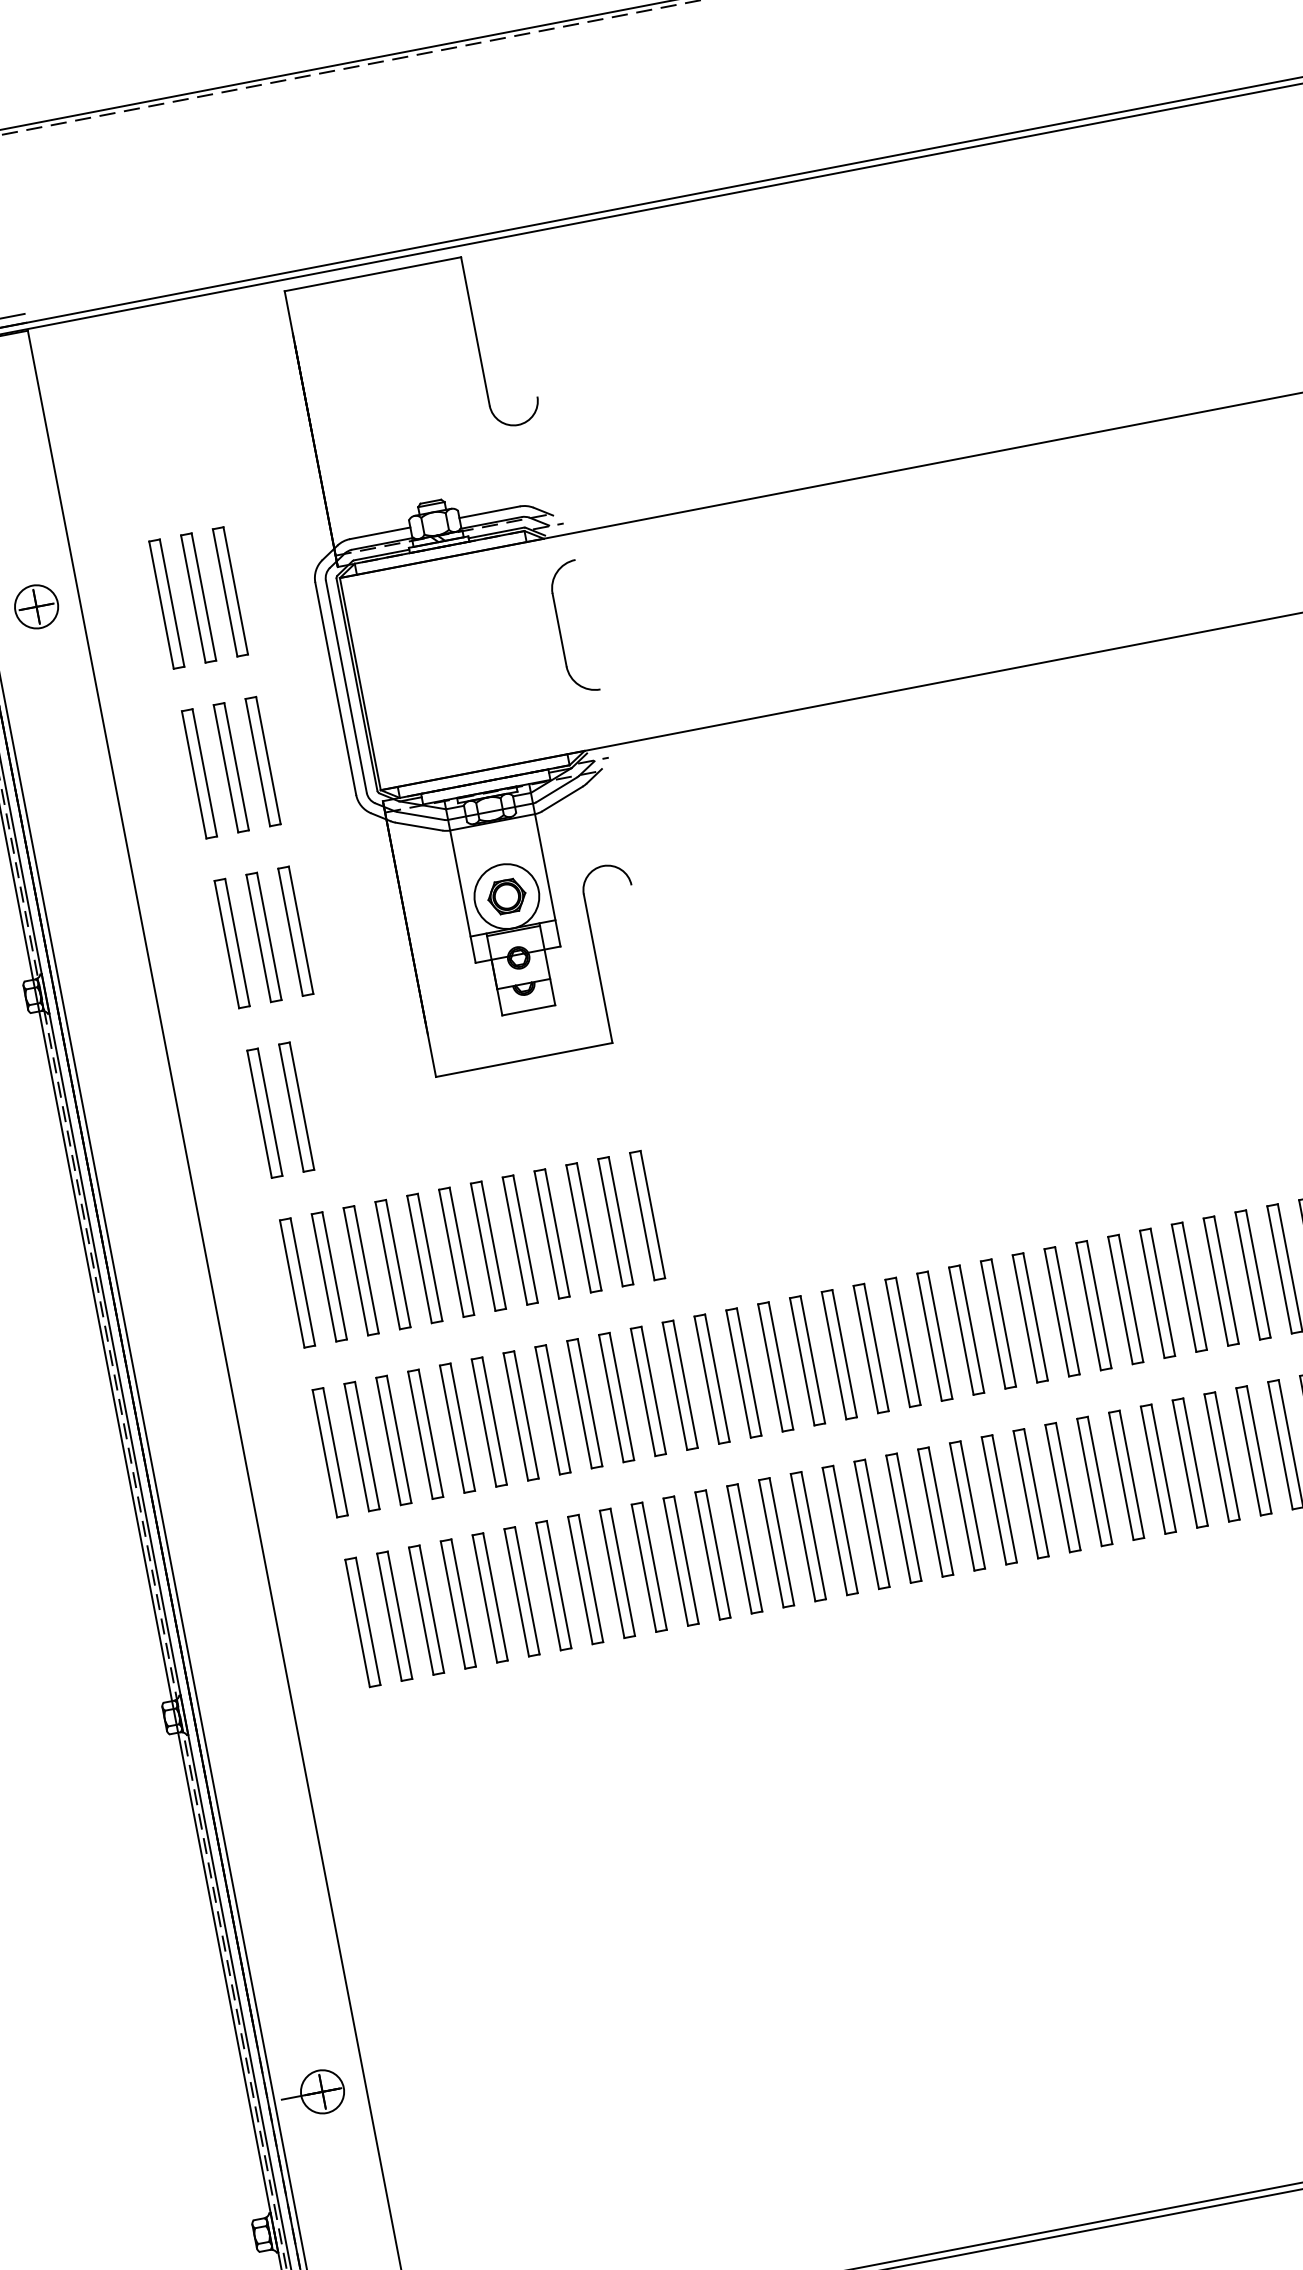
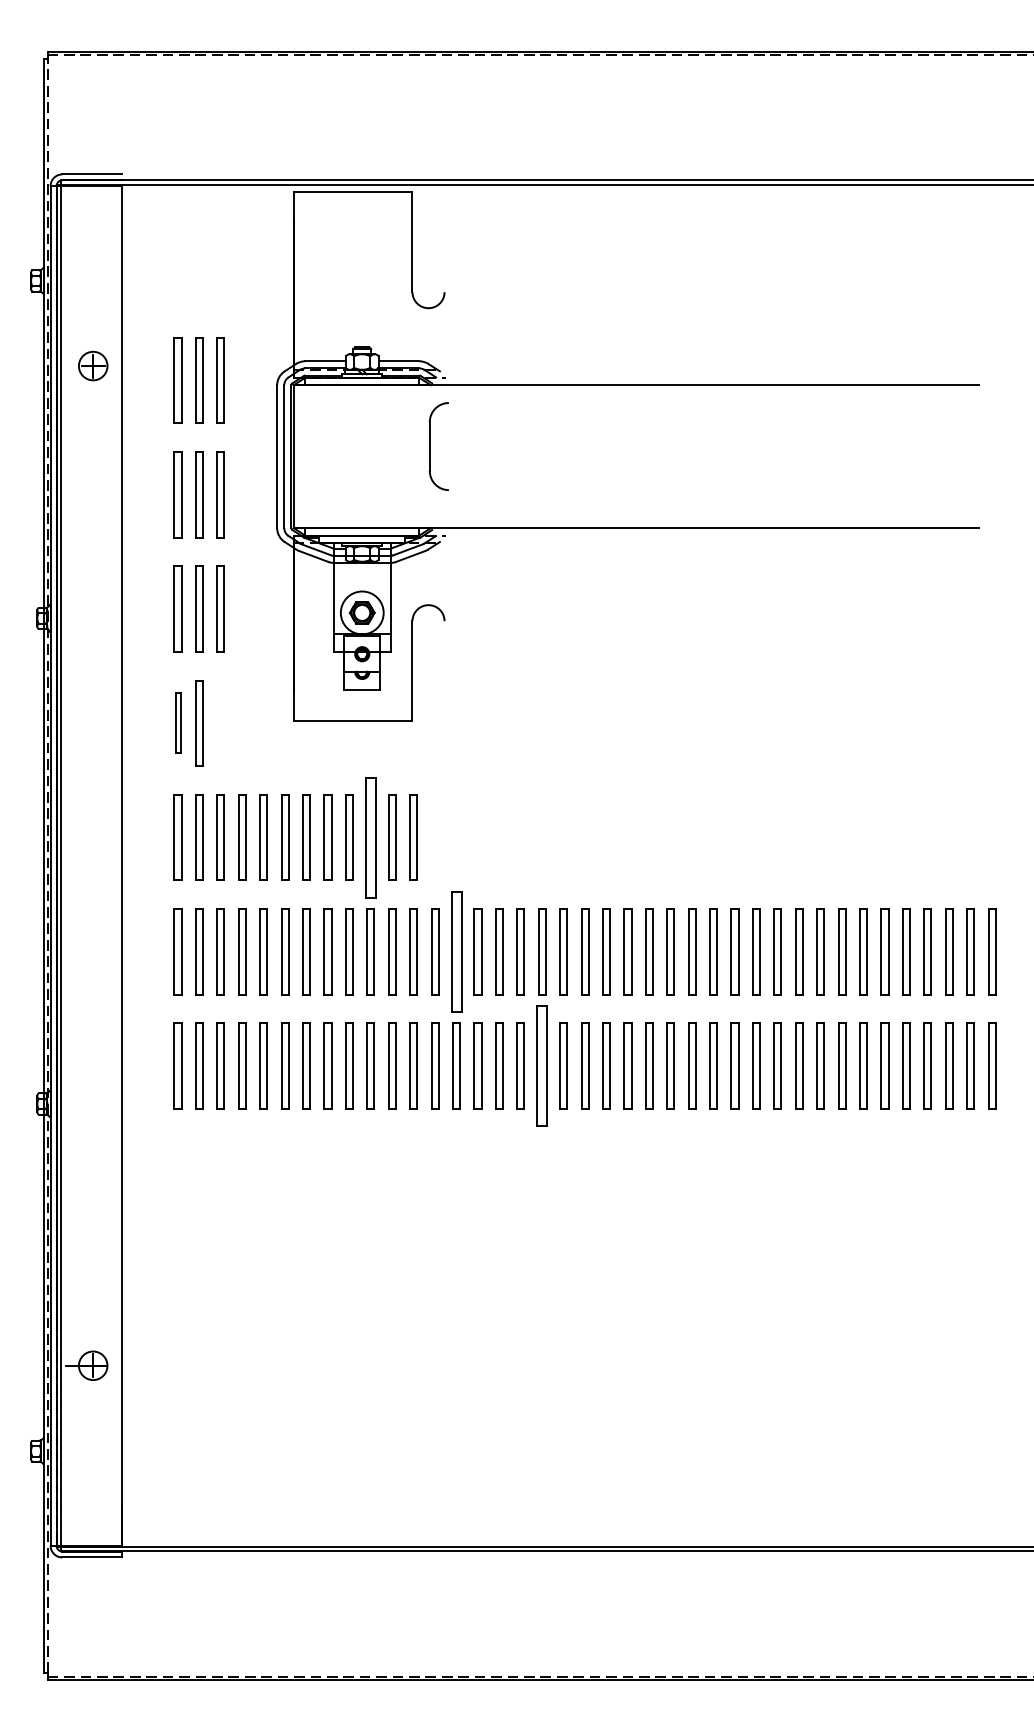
part: (264, 1113) -> (177, 723), size x0.7
part: (583, 1227) -> (370, 837), size x1.4
part: (743, 1372) -> (456, 951), size x1.4
part: (904, 1517) -> (542, 1065), size x1.4

